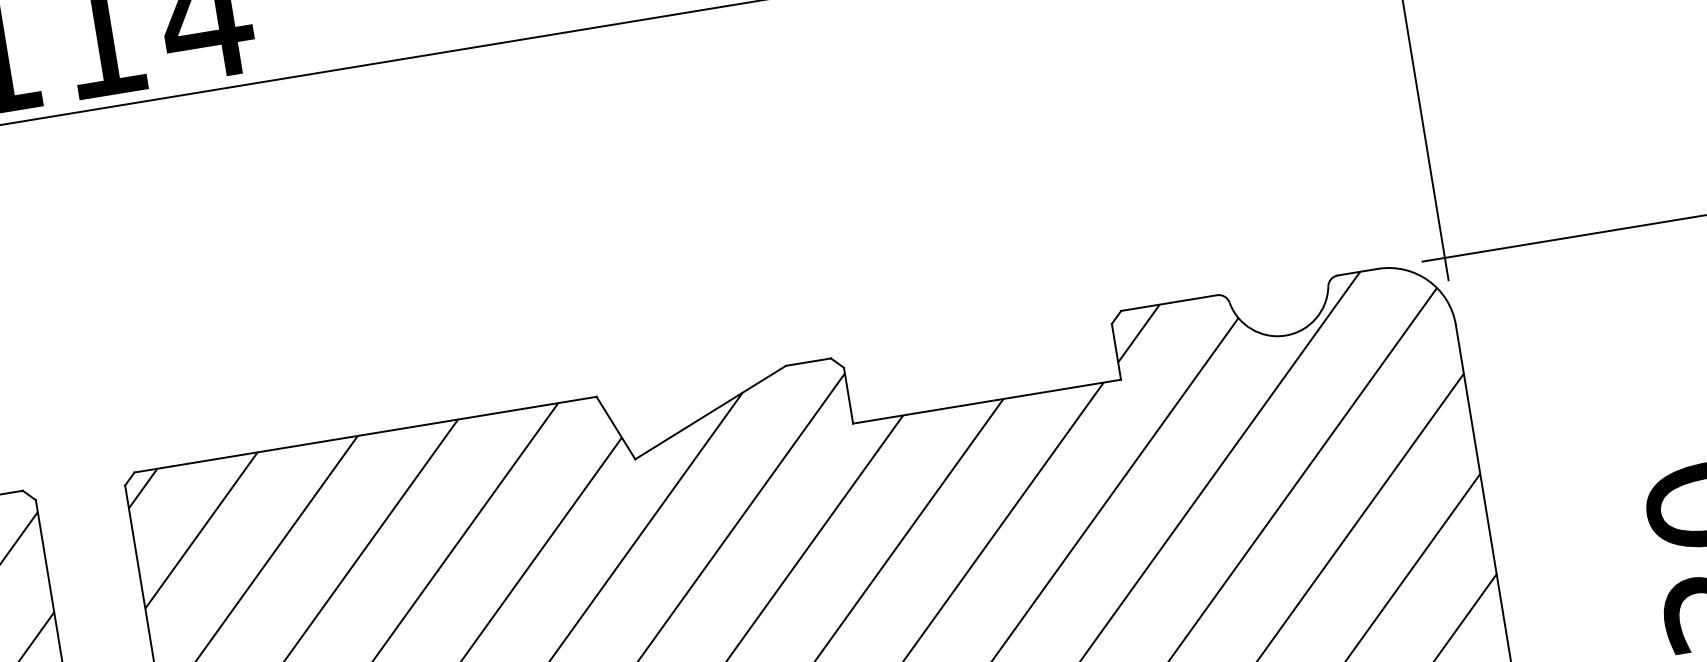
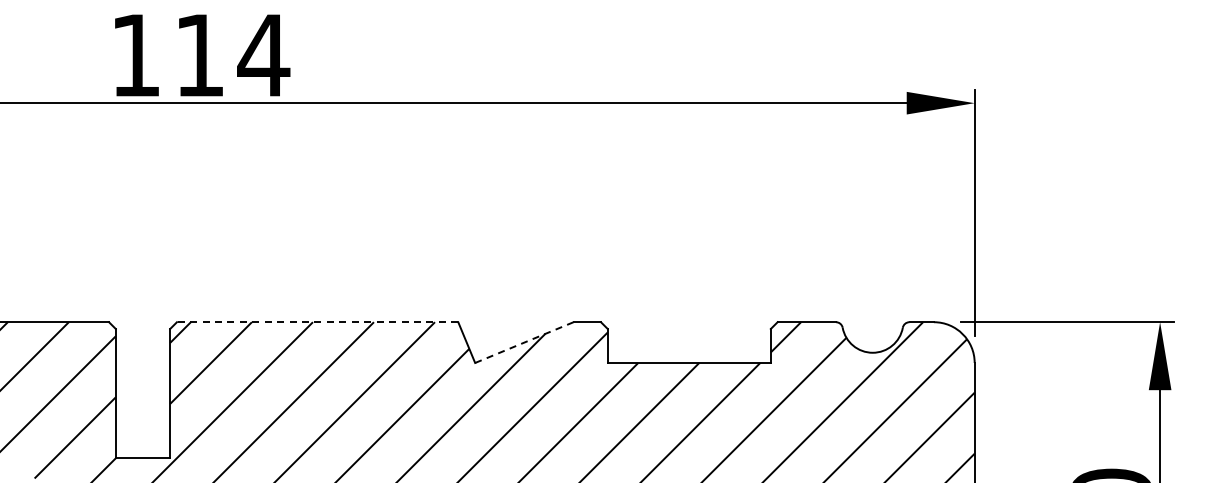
line: (709, 412) -> (523, 342), solid -> dashed
line: (365, 435) -> (317, 322), solid -> dashed

